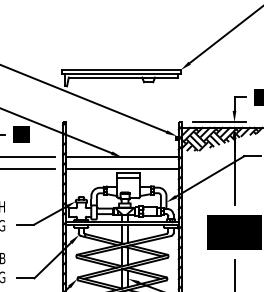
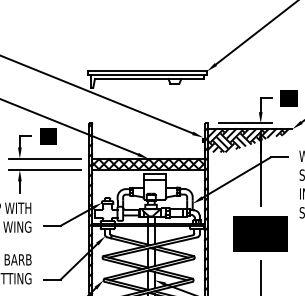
hatch: (122, 163) -> (148, 164), added

